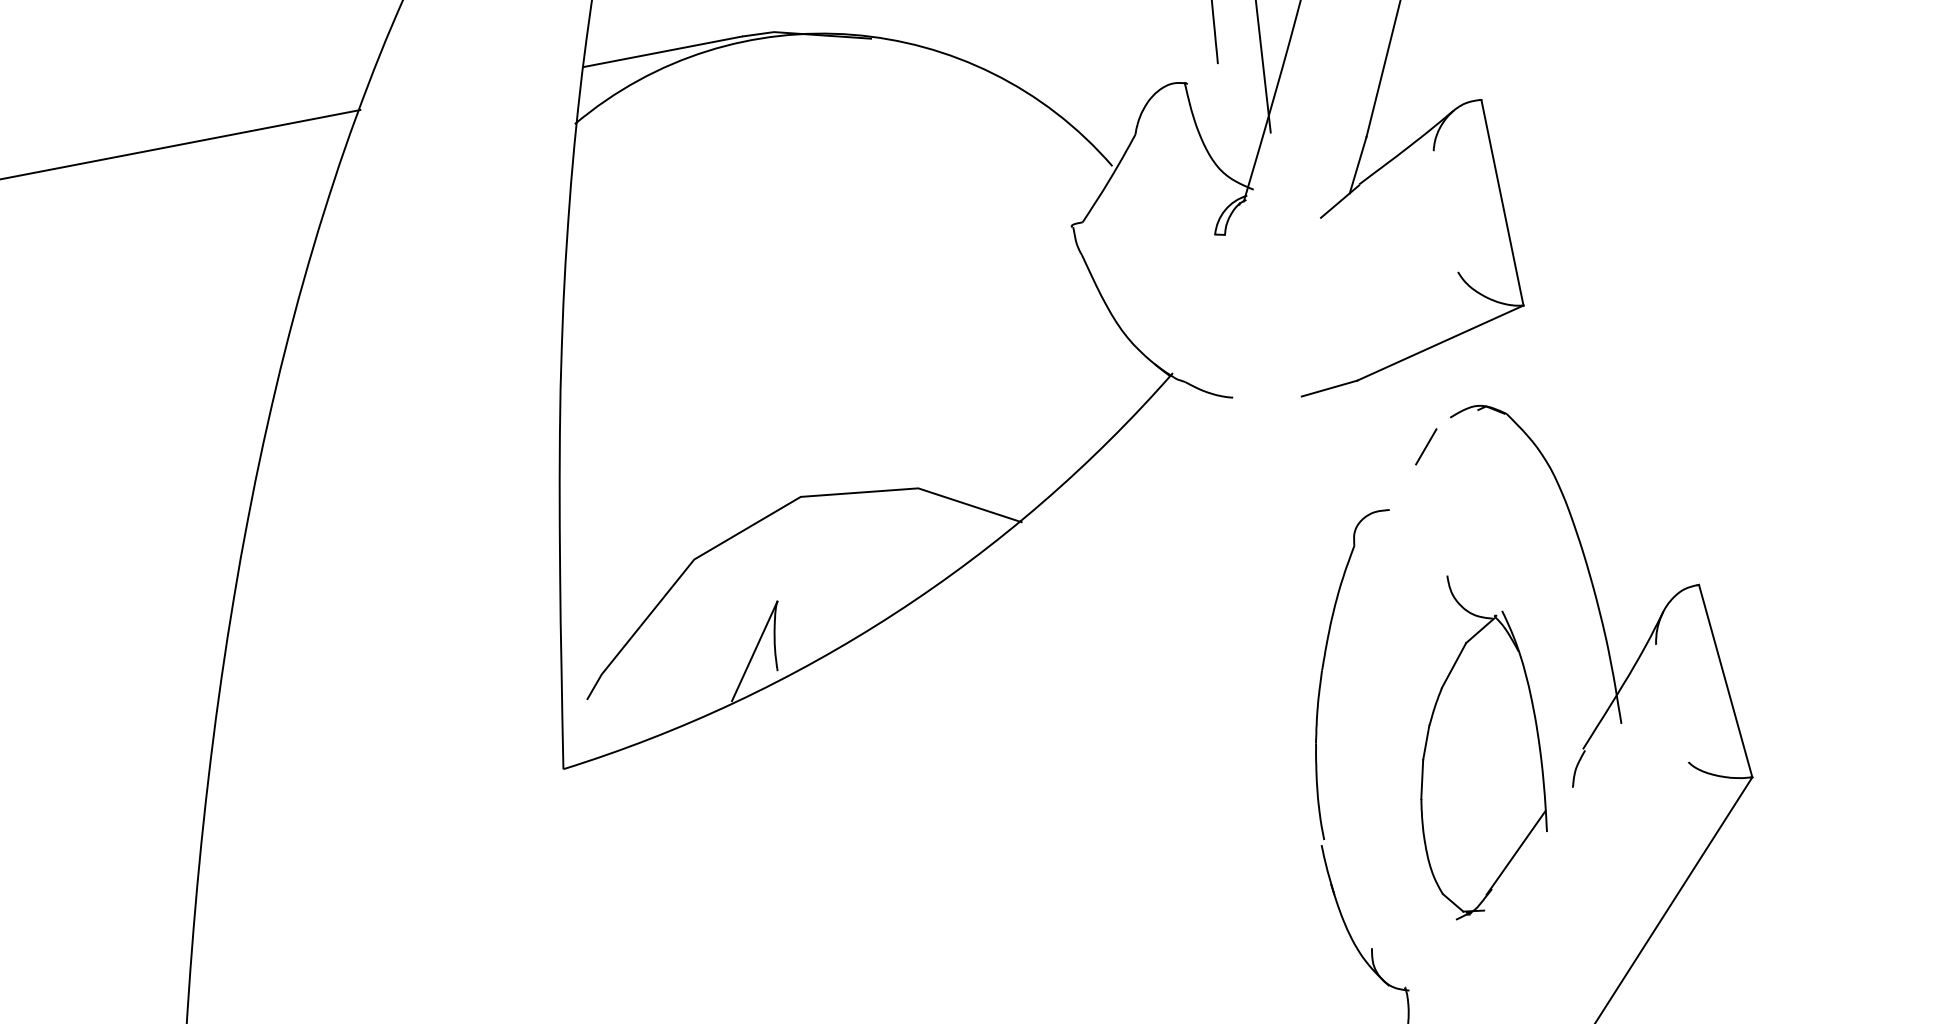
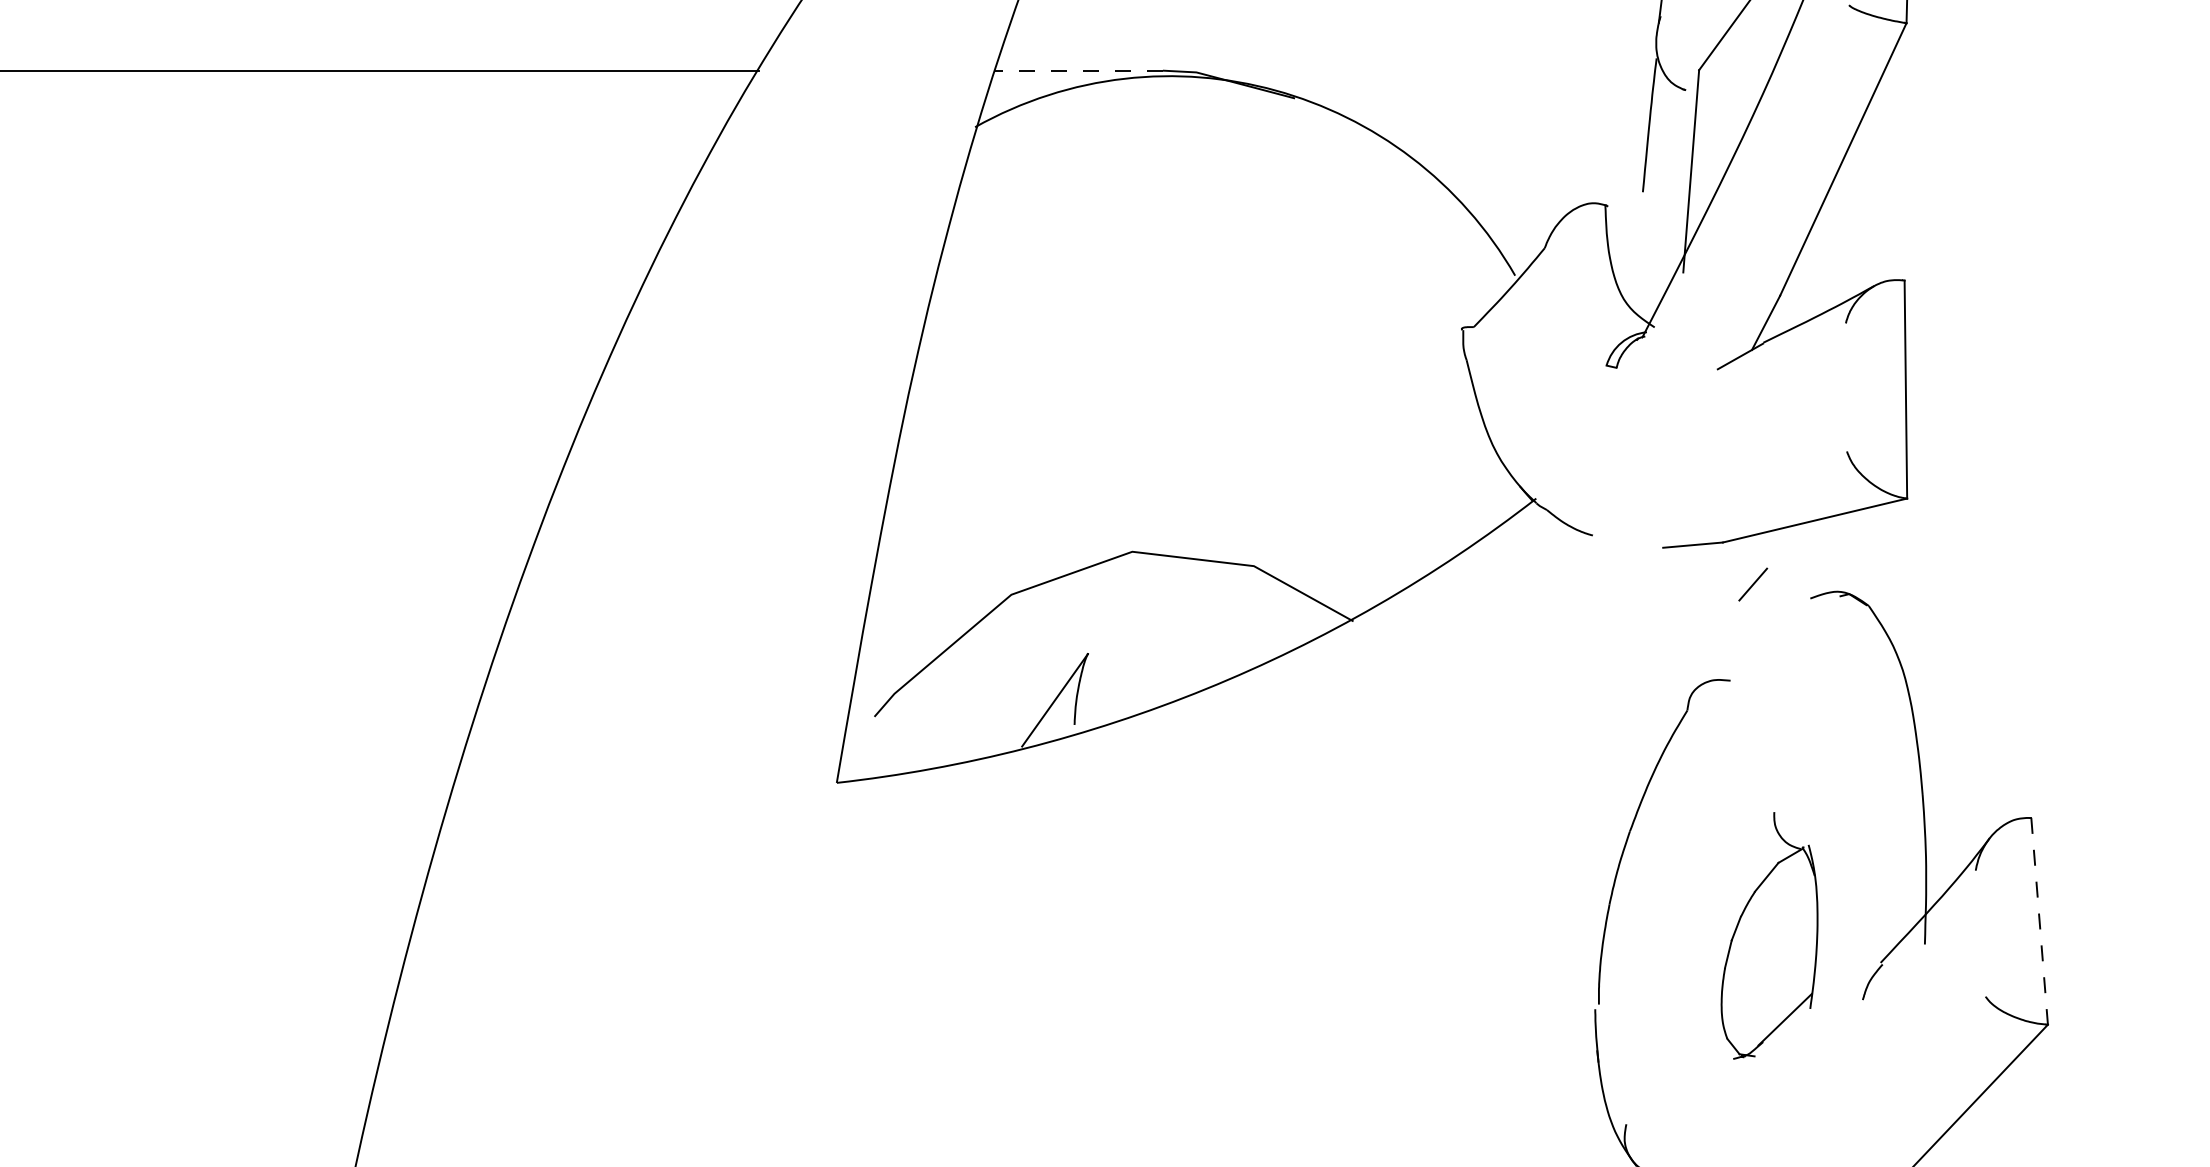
line: (663, 51) -> (1079, 70), solid -> dashed
line: (1426, 446) -> (1753, 584), moved
line: (1725, 681) -> (2039, 921), solid -> dashed
part: (1472, 743) -> (1769, 935), size x0.7

